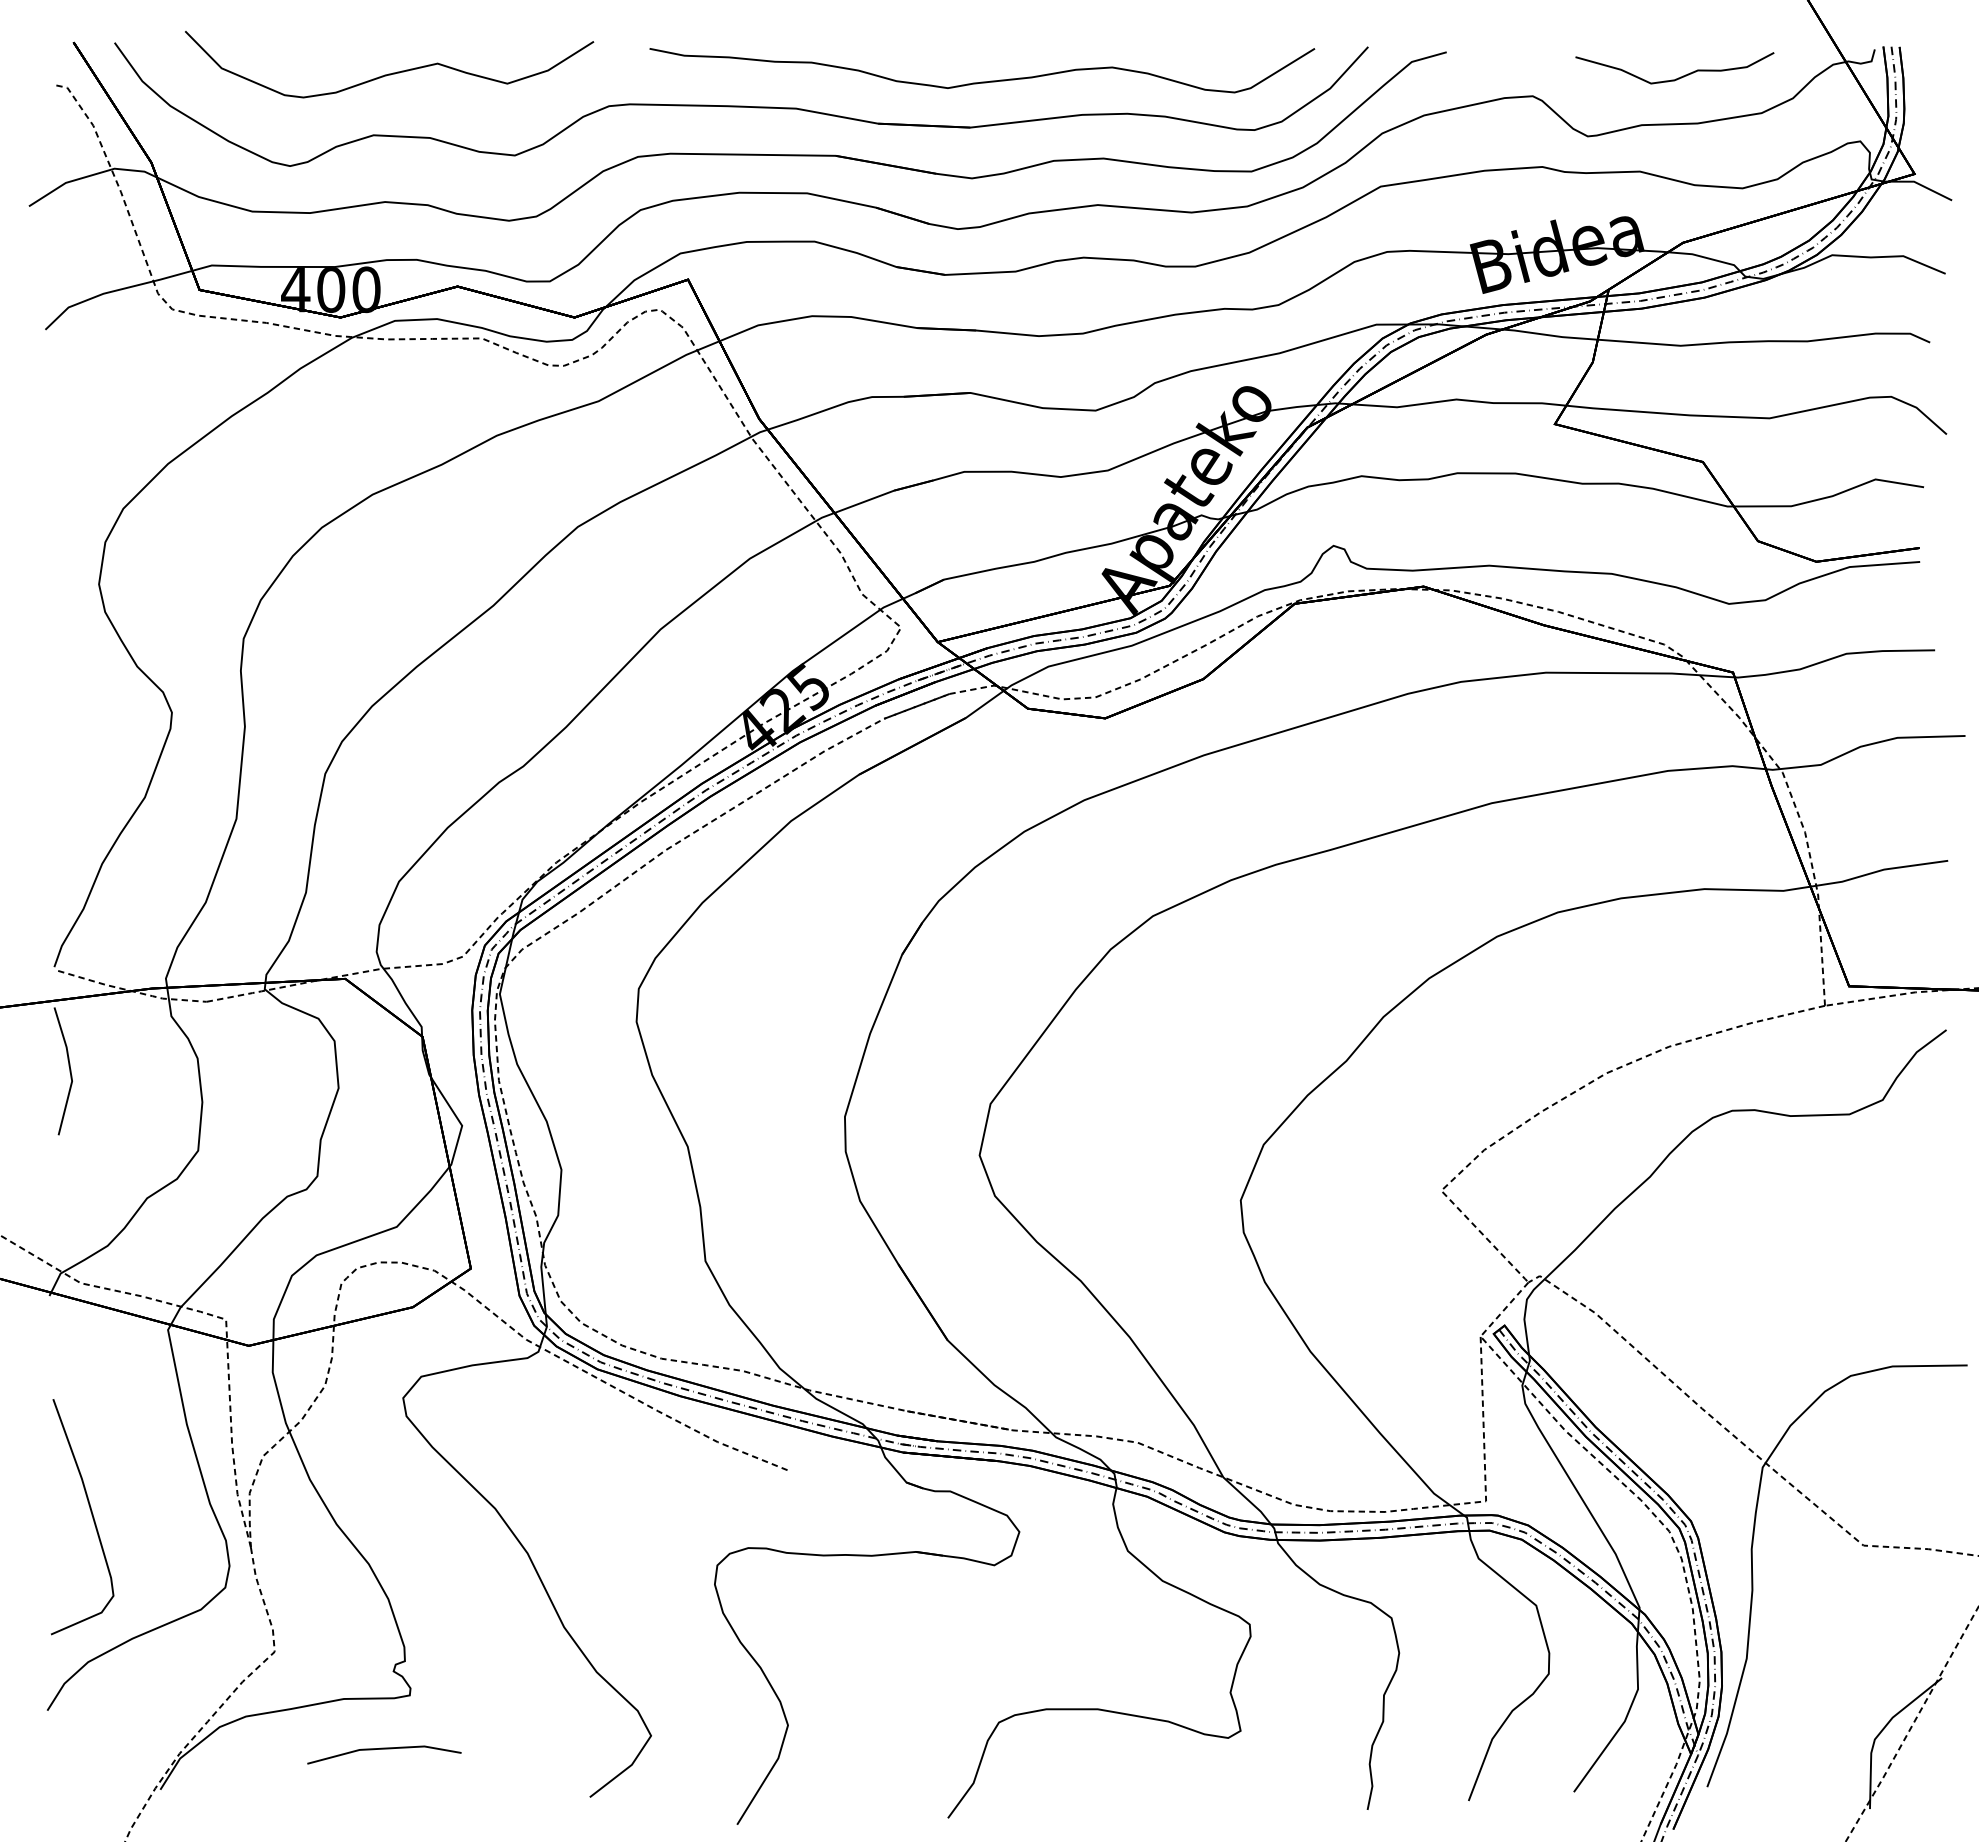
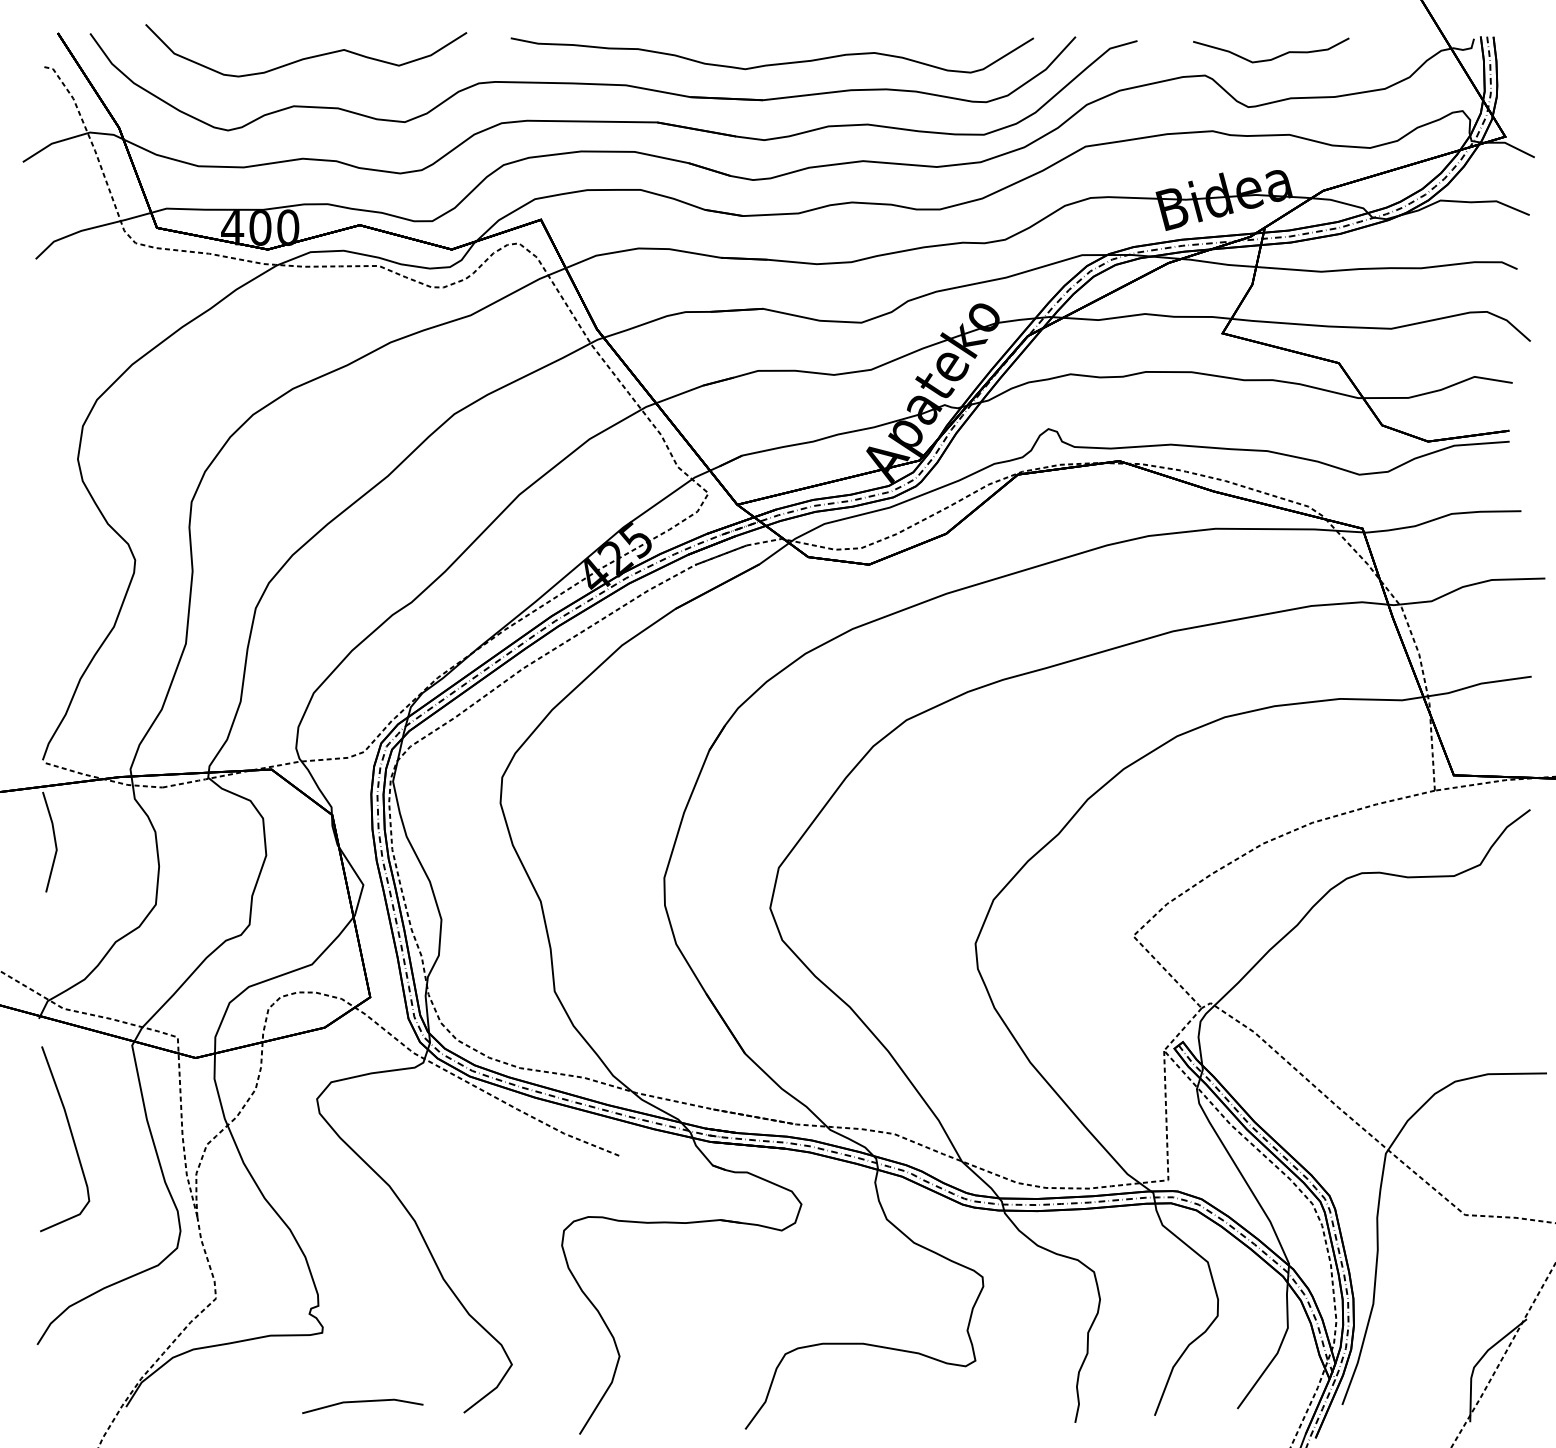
curve: (1678, 77) -> (1274, 57), moved
curve: (91, 1515) -> (71, 1137), moved
line: (384, 1749) -> (362, 1402), moved

